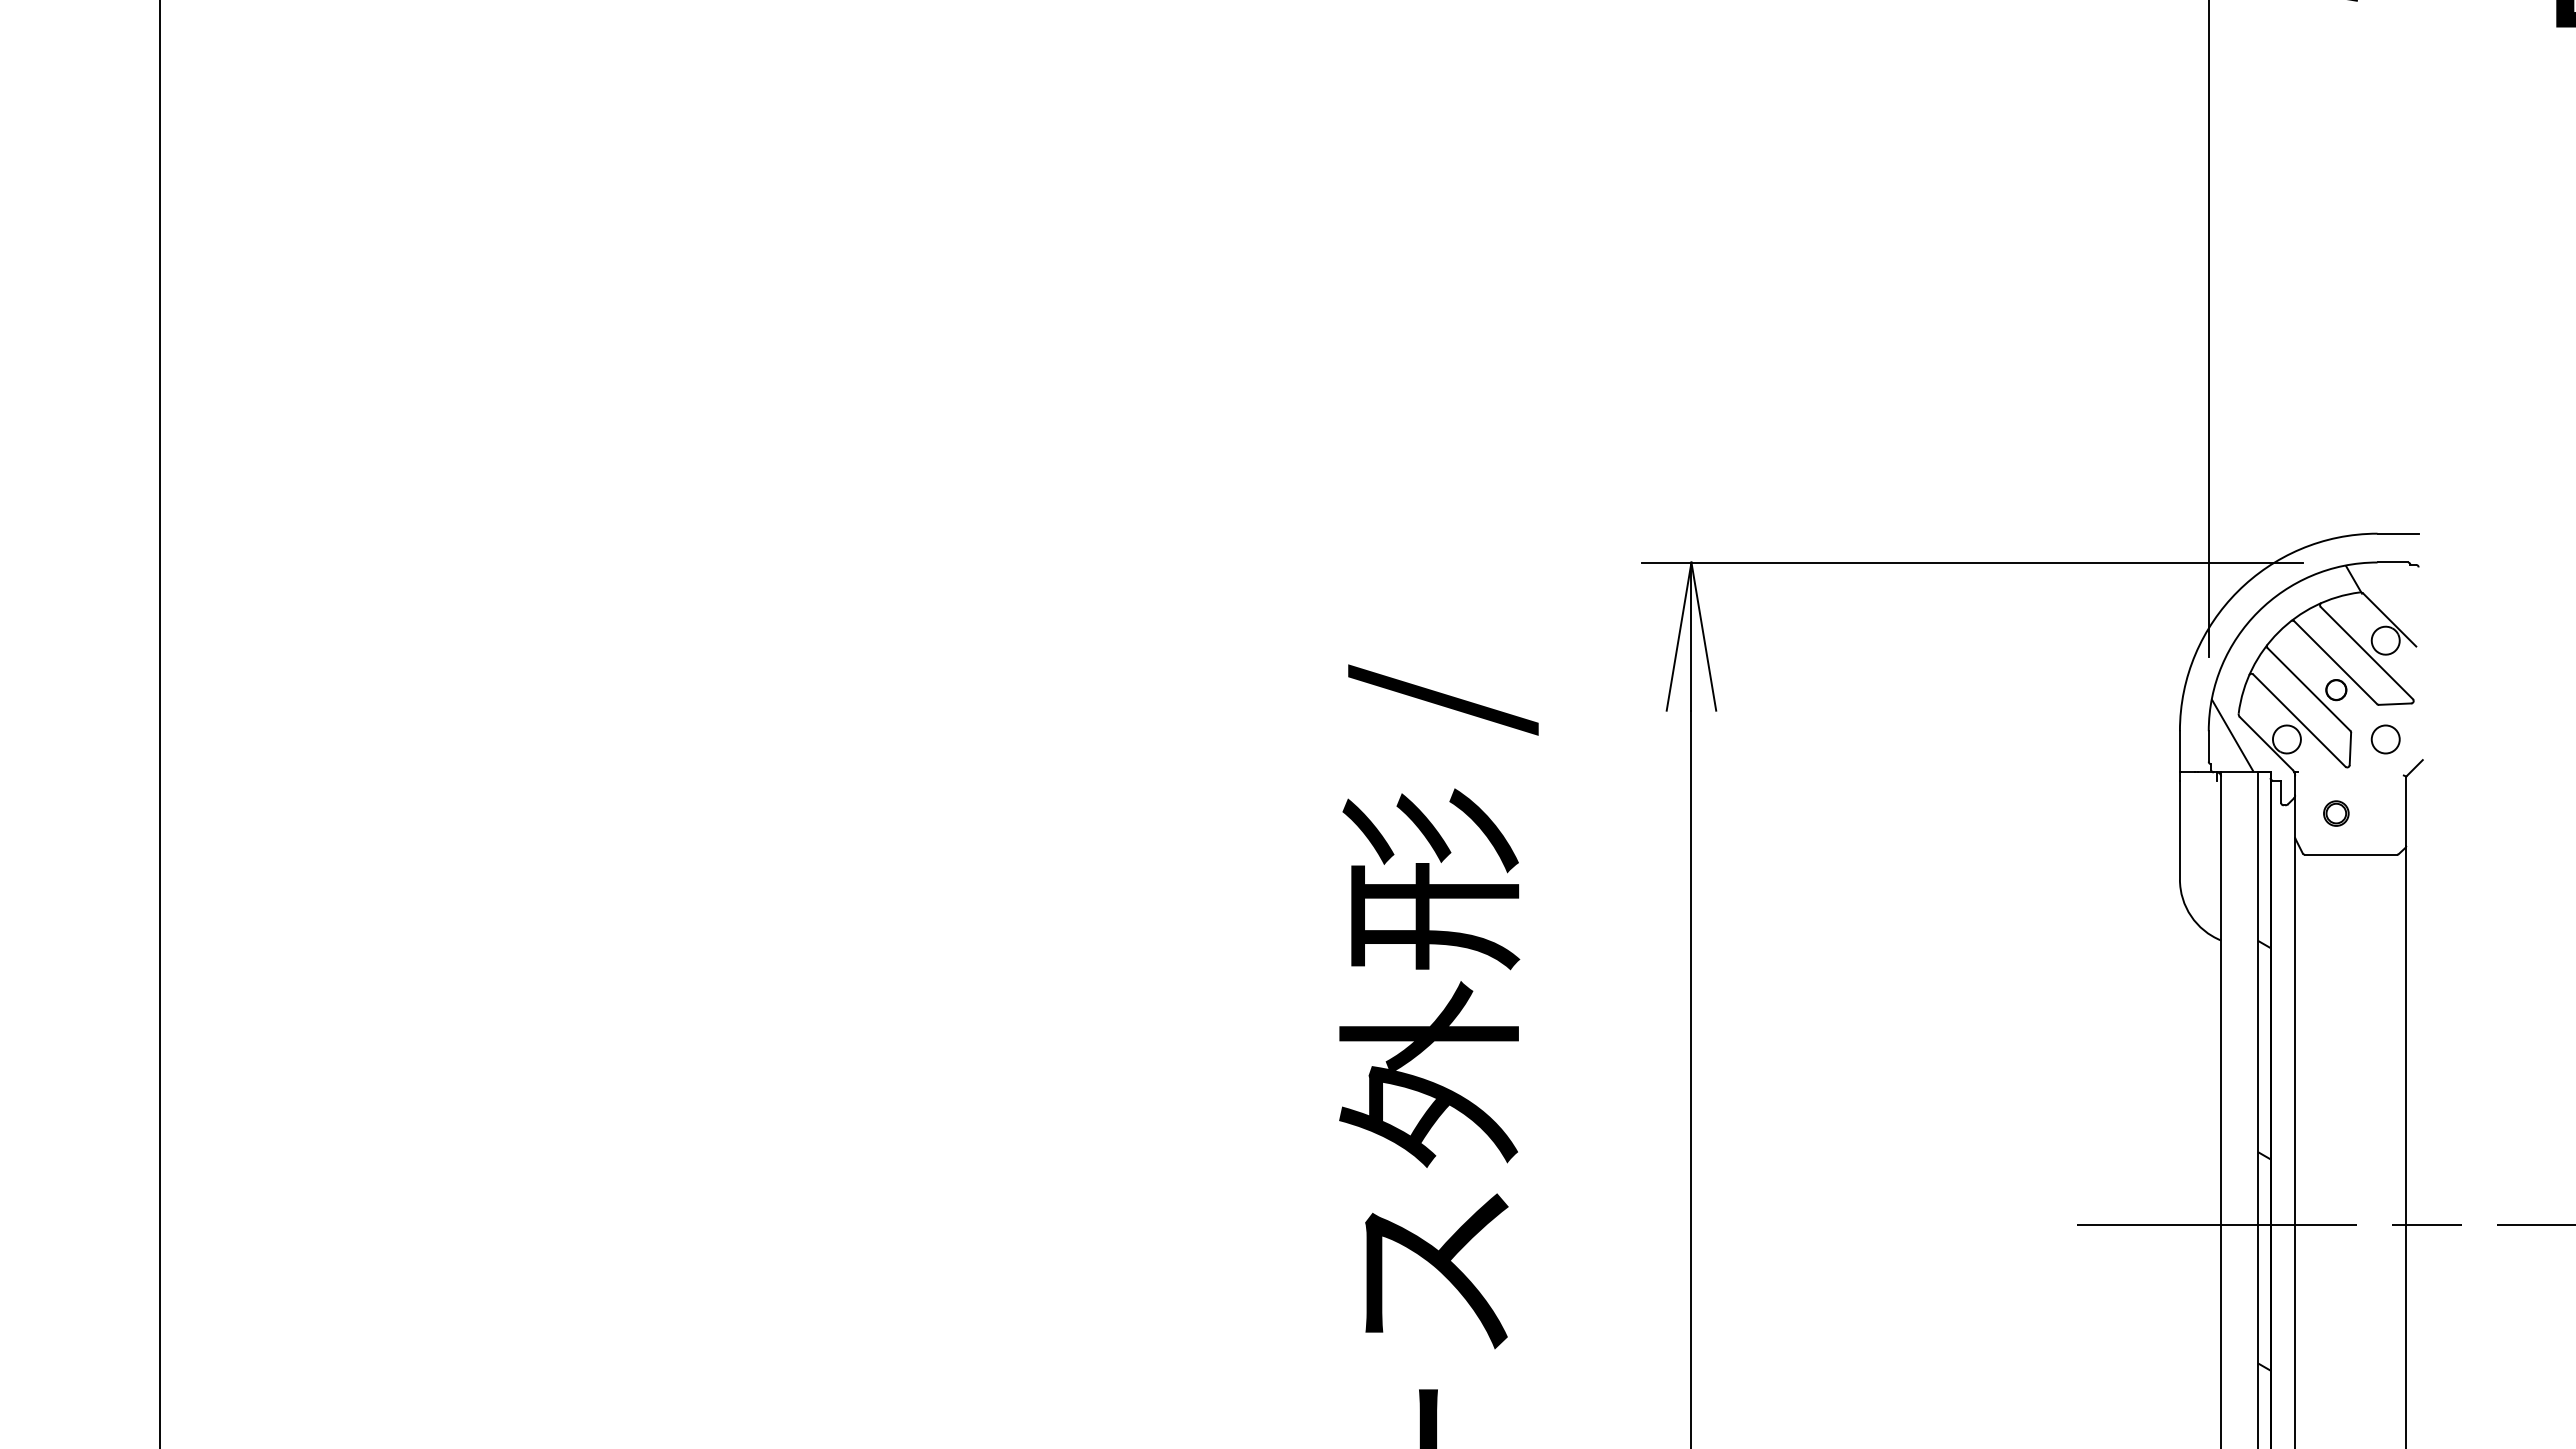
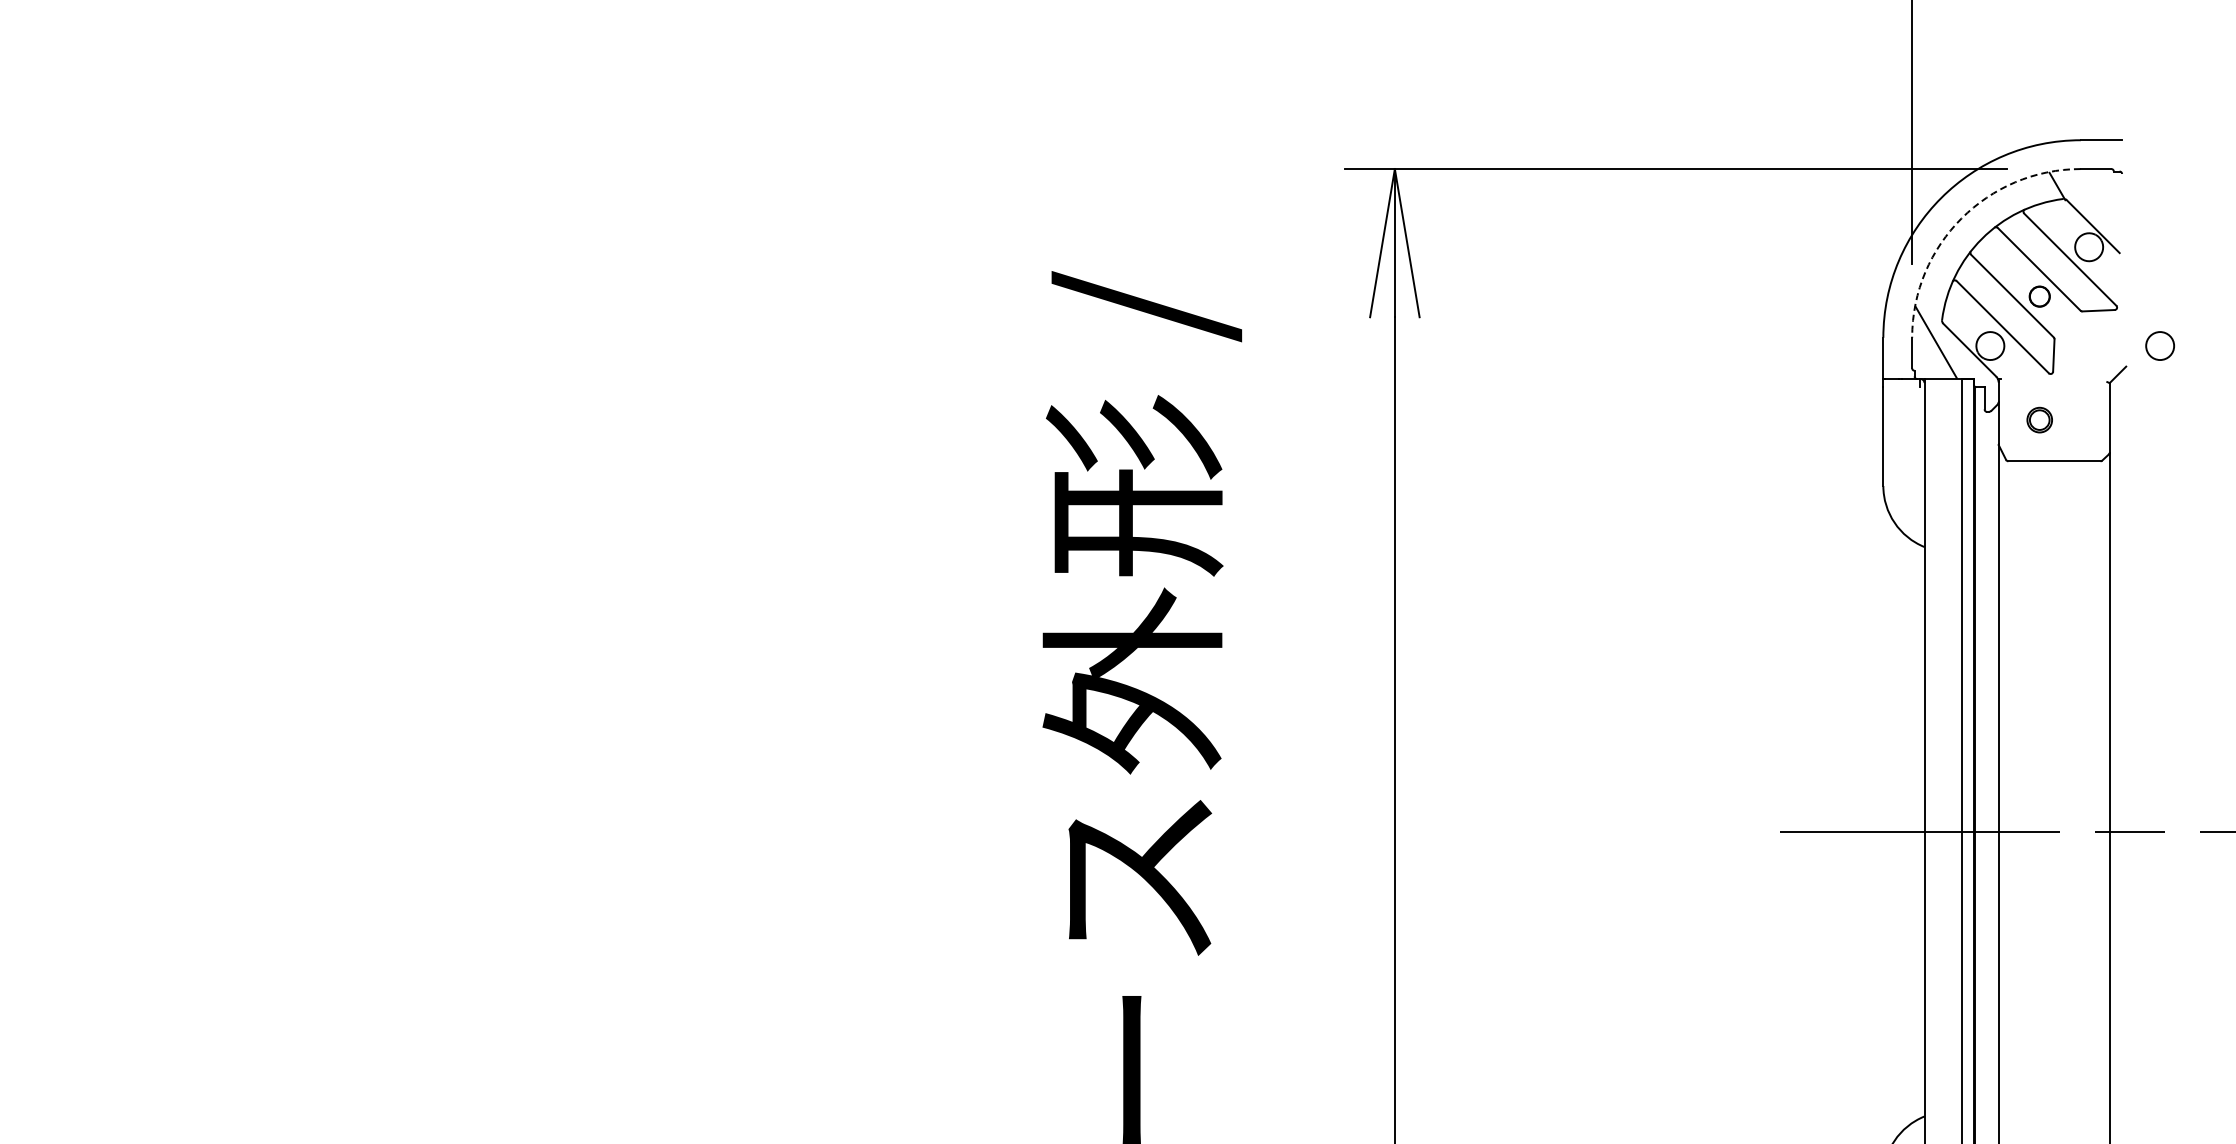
arc: (2258, 611) -> (1961, 218), solid -> dashed
circle: (2385, 739) -> (2159, 346), moved
hatch: (2264, 1155) -> (1967, 762), removed

